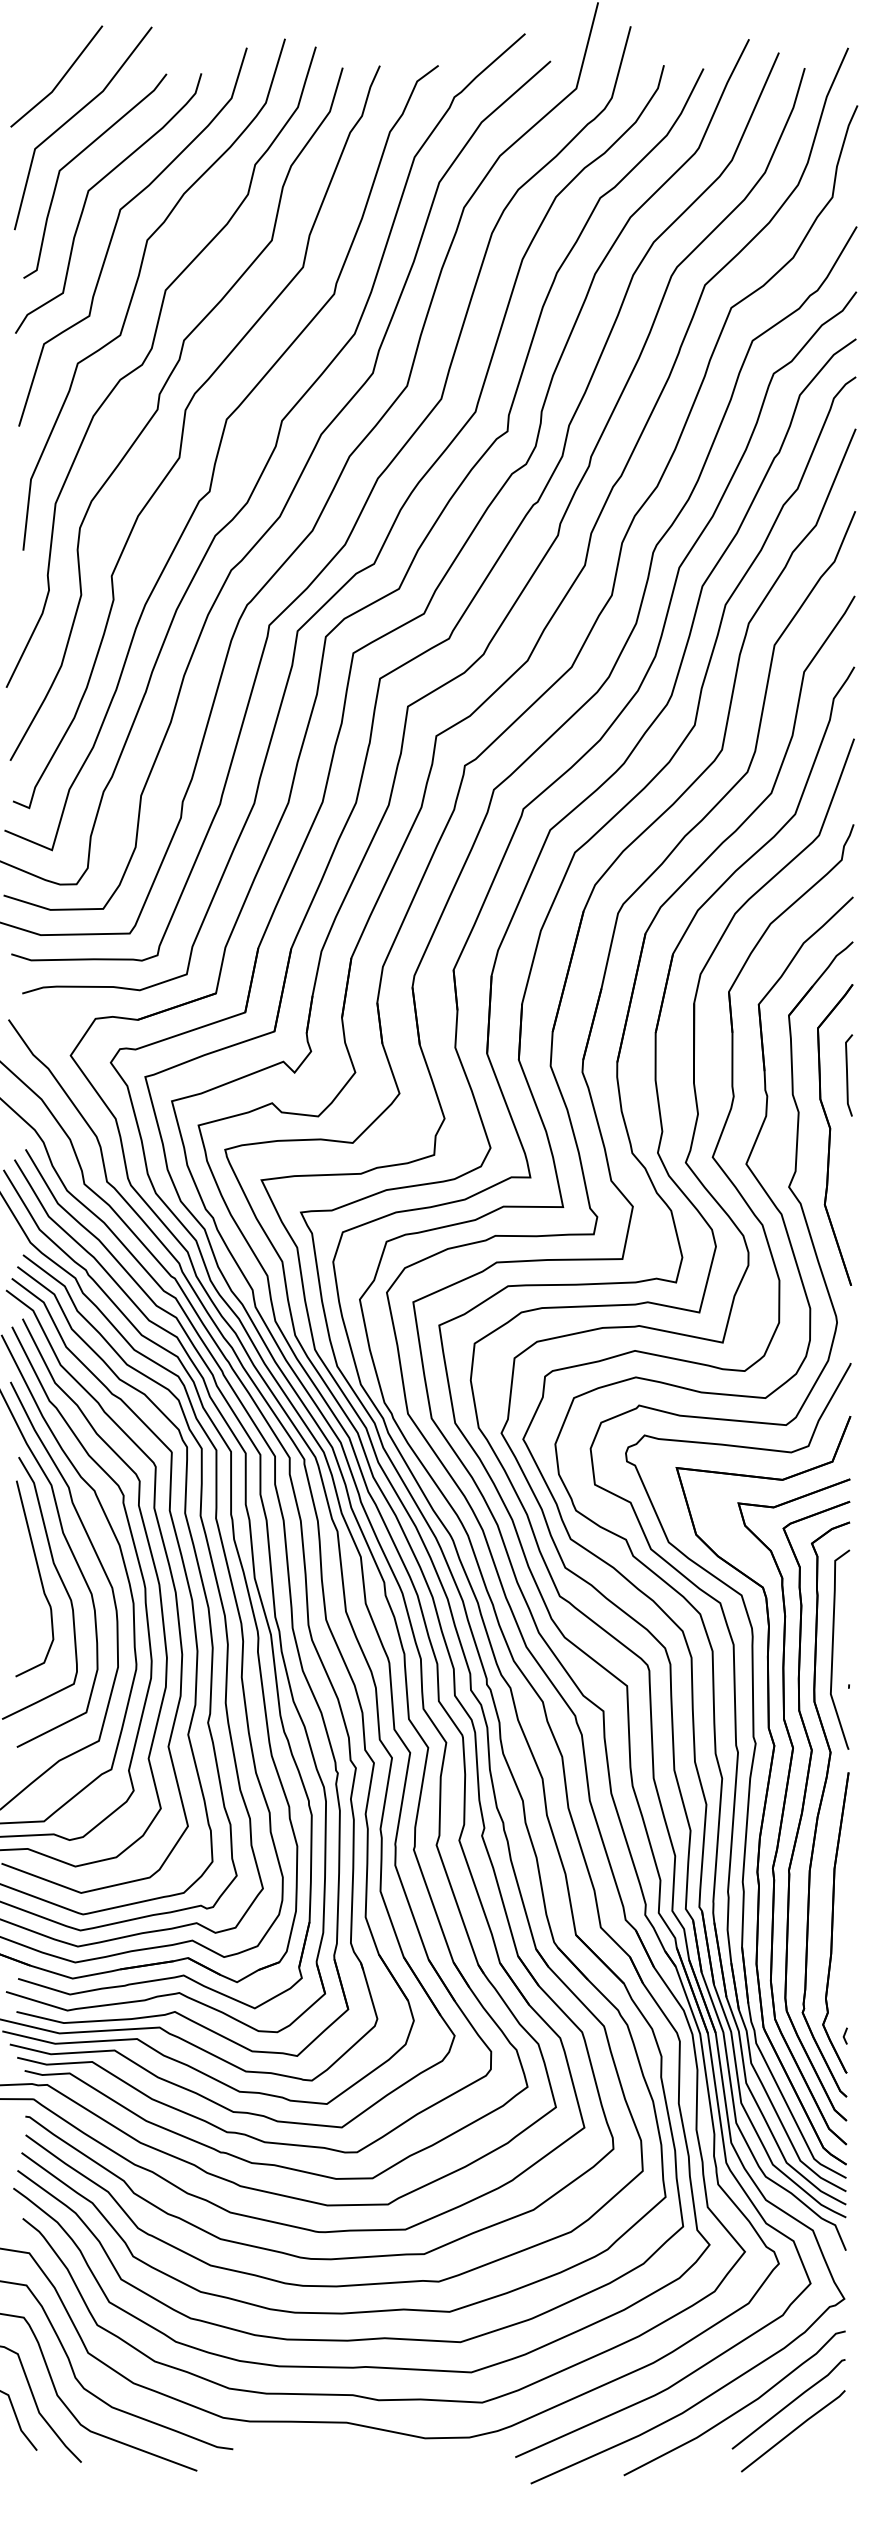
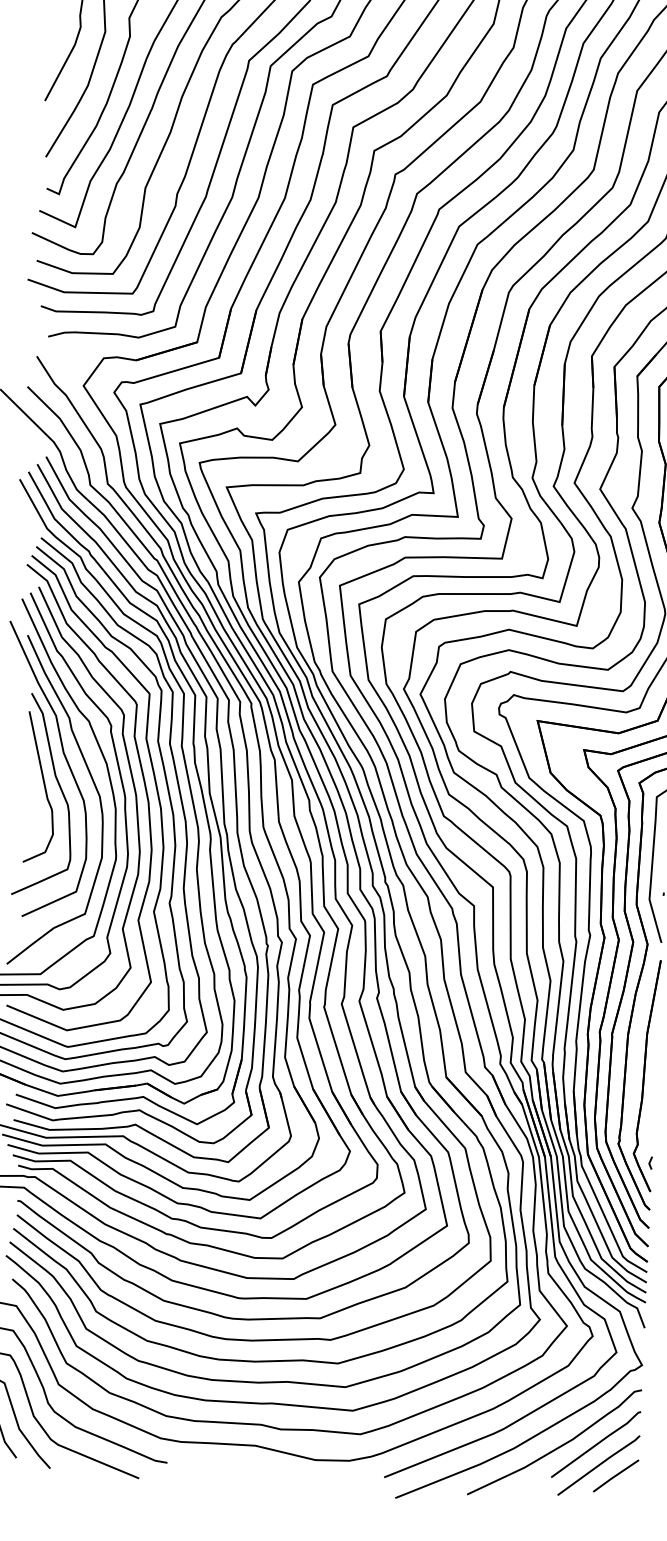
line: (816, 2443) -> (616, 1475), added

